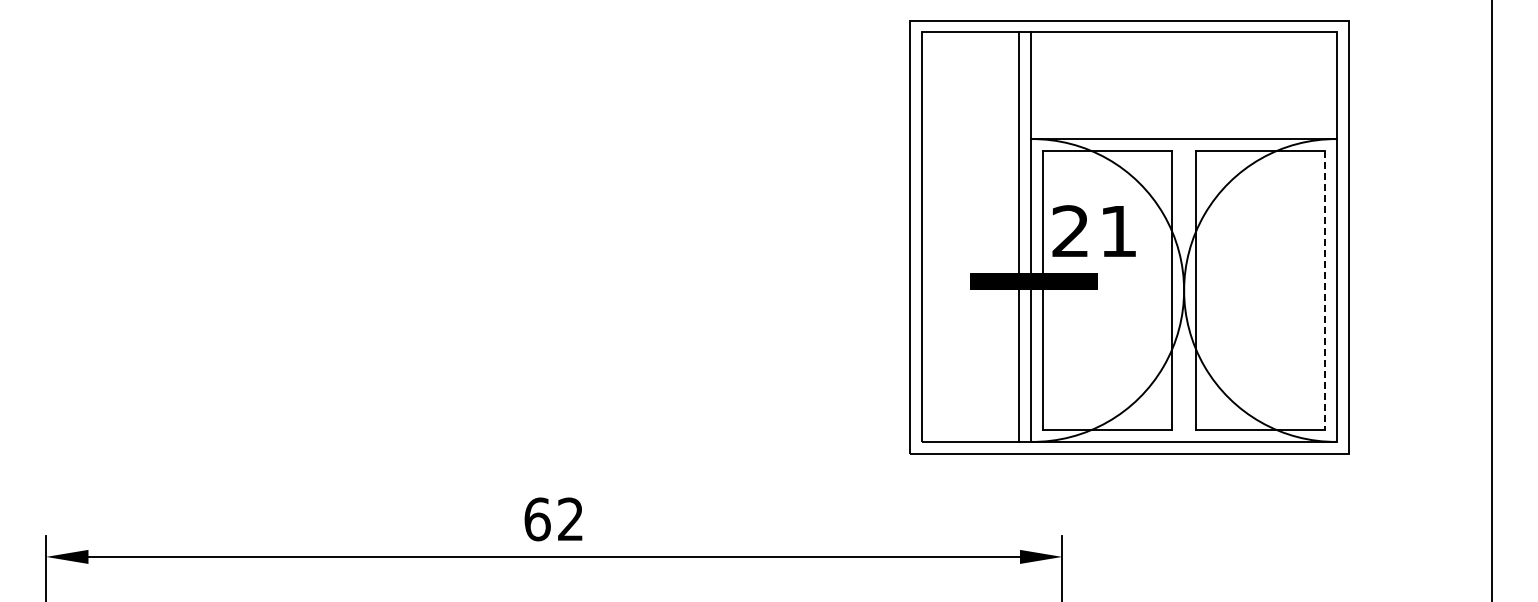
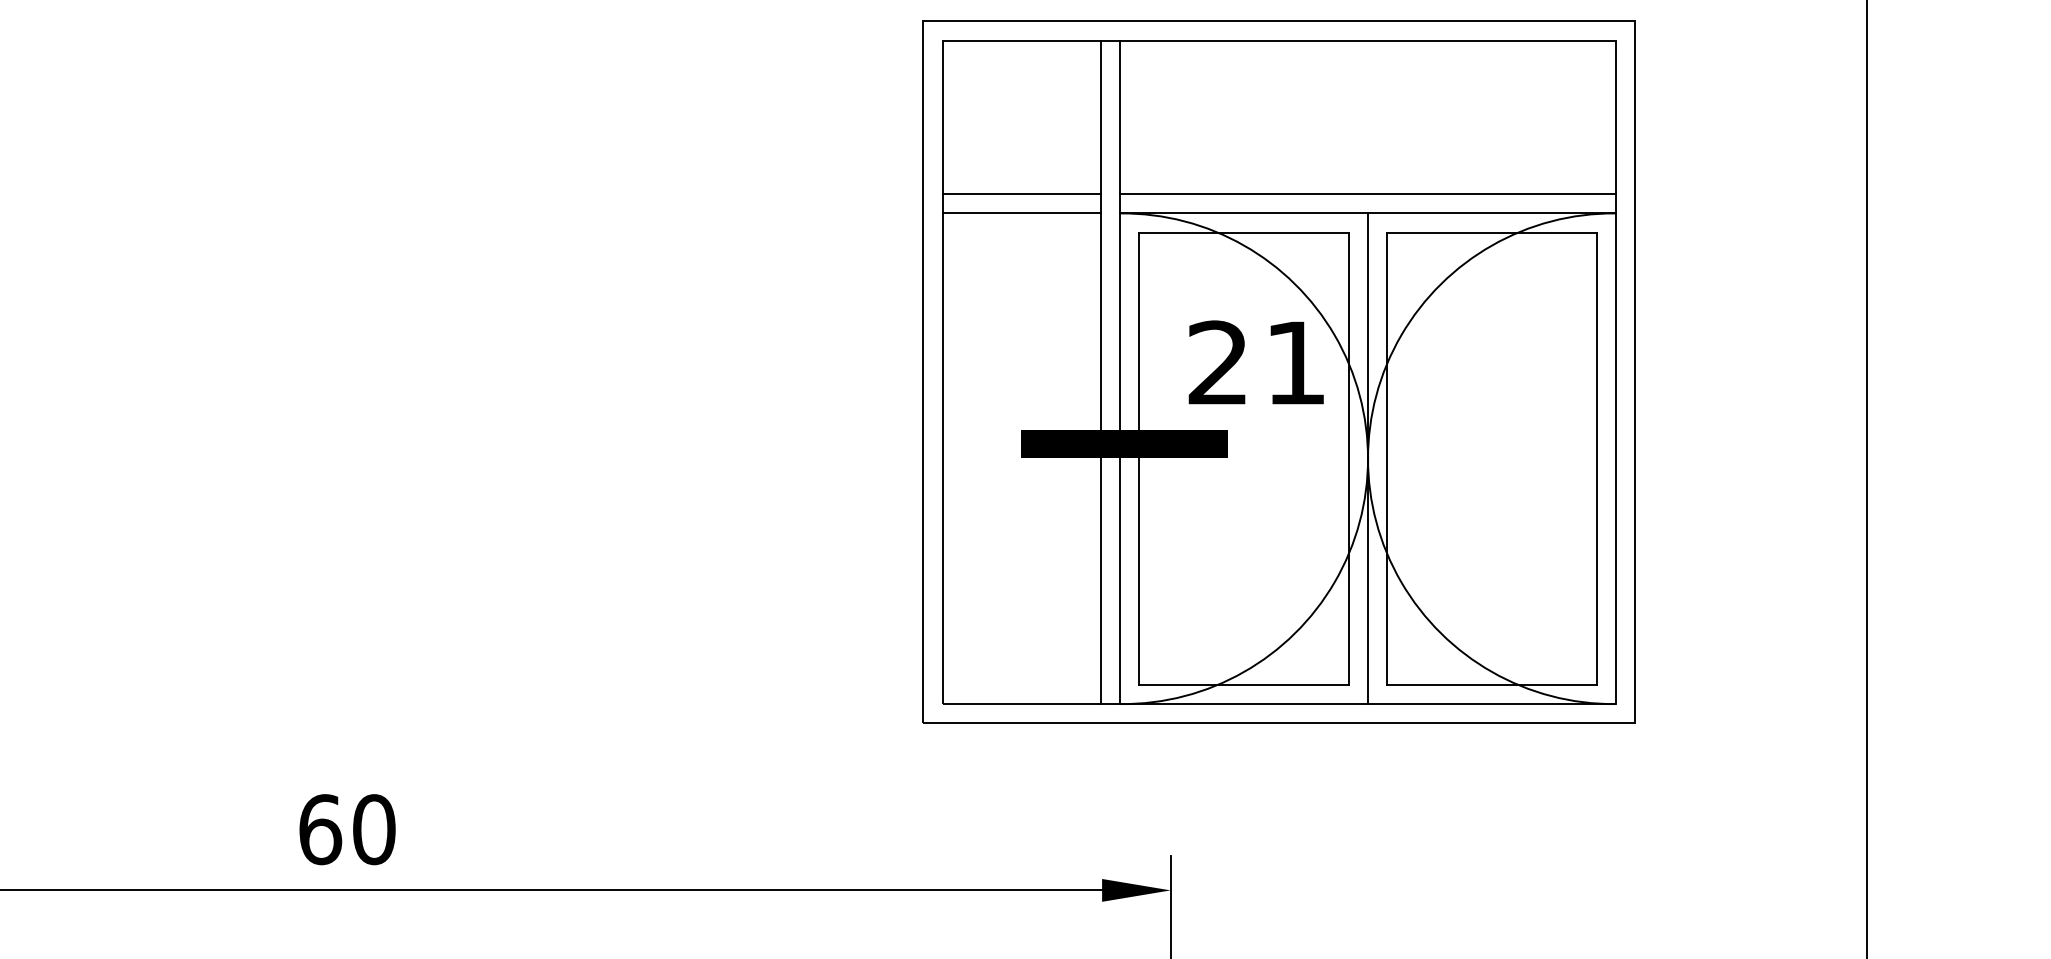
line: (970, 127) -> (1021, 194), added
line: (1184, 127) -> (1368, 194), added
line: (970, 139) -> (1021, 214), added
text: (1093, 230) -> (1255, 361), moved
line: (1184, 290) -> (1368, 458), added
line: (1325, 290) -> (1597, 458), dashed -> solid
text: (570, 519) -> (373, 829), 62 -> 60

